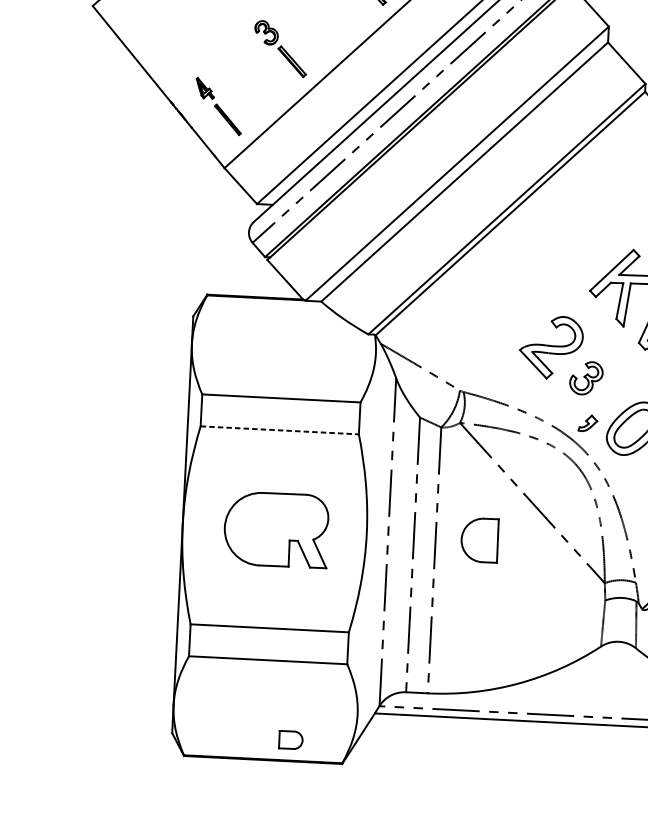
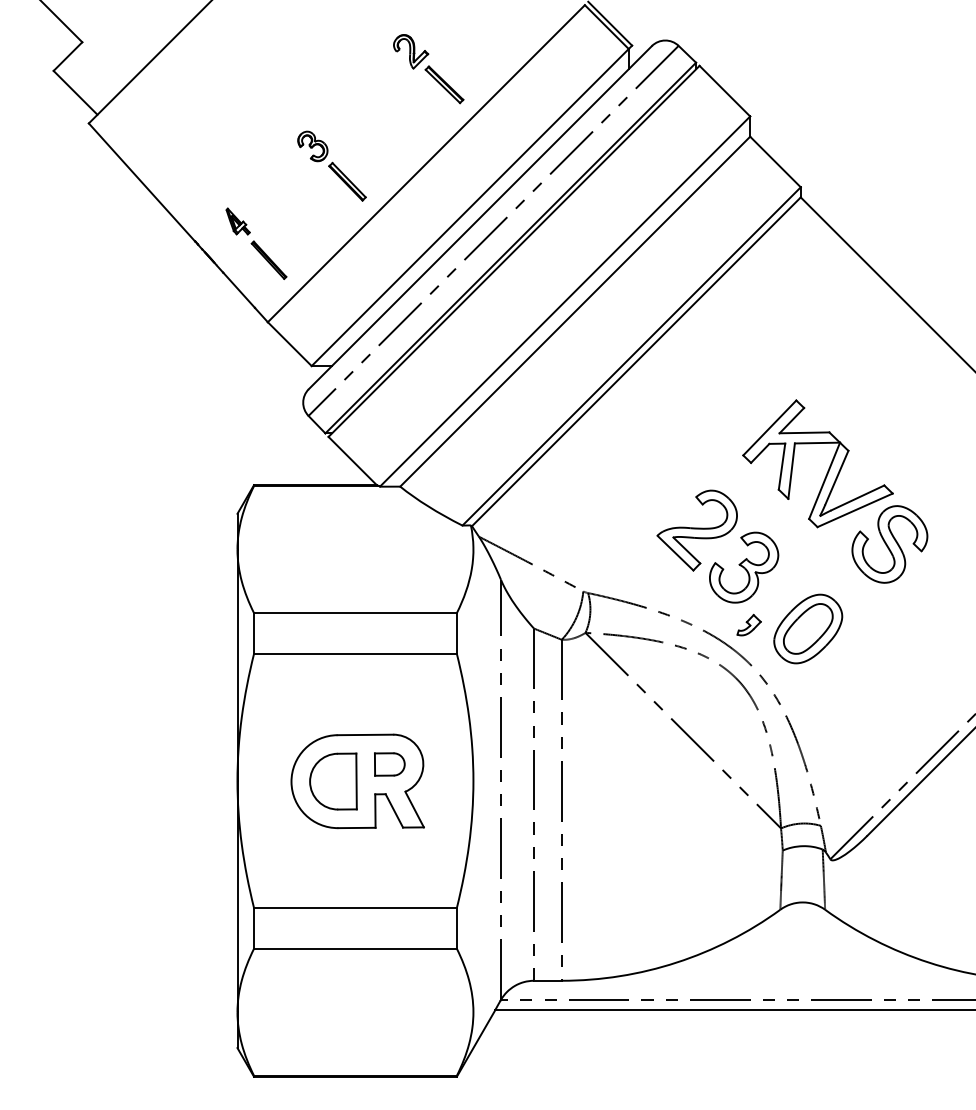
part: (586, 378) -> (744, 567), size x1.67
line: (279, 430) -> (355, 654), dashed -> solid
part: (479, 540) -> (333, 781), moved
part: (290, 740) -> (389, 764), moved

